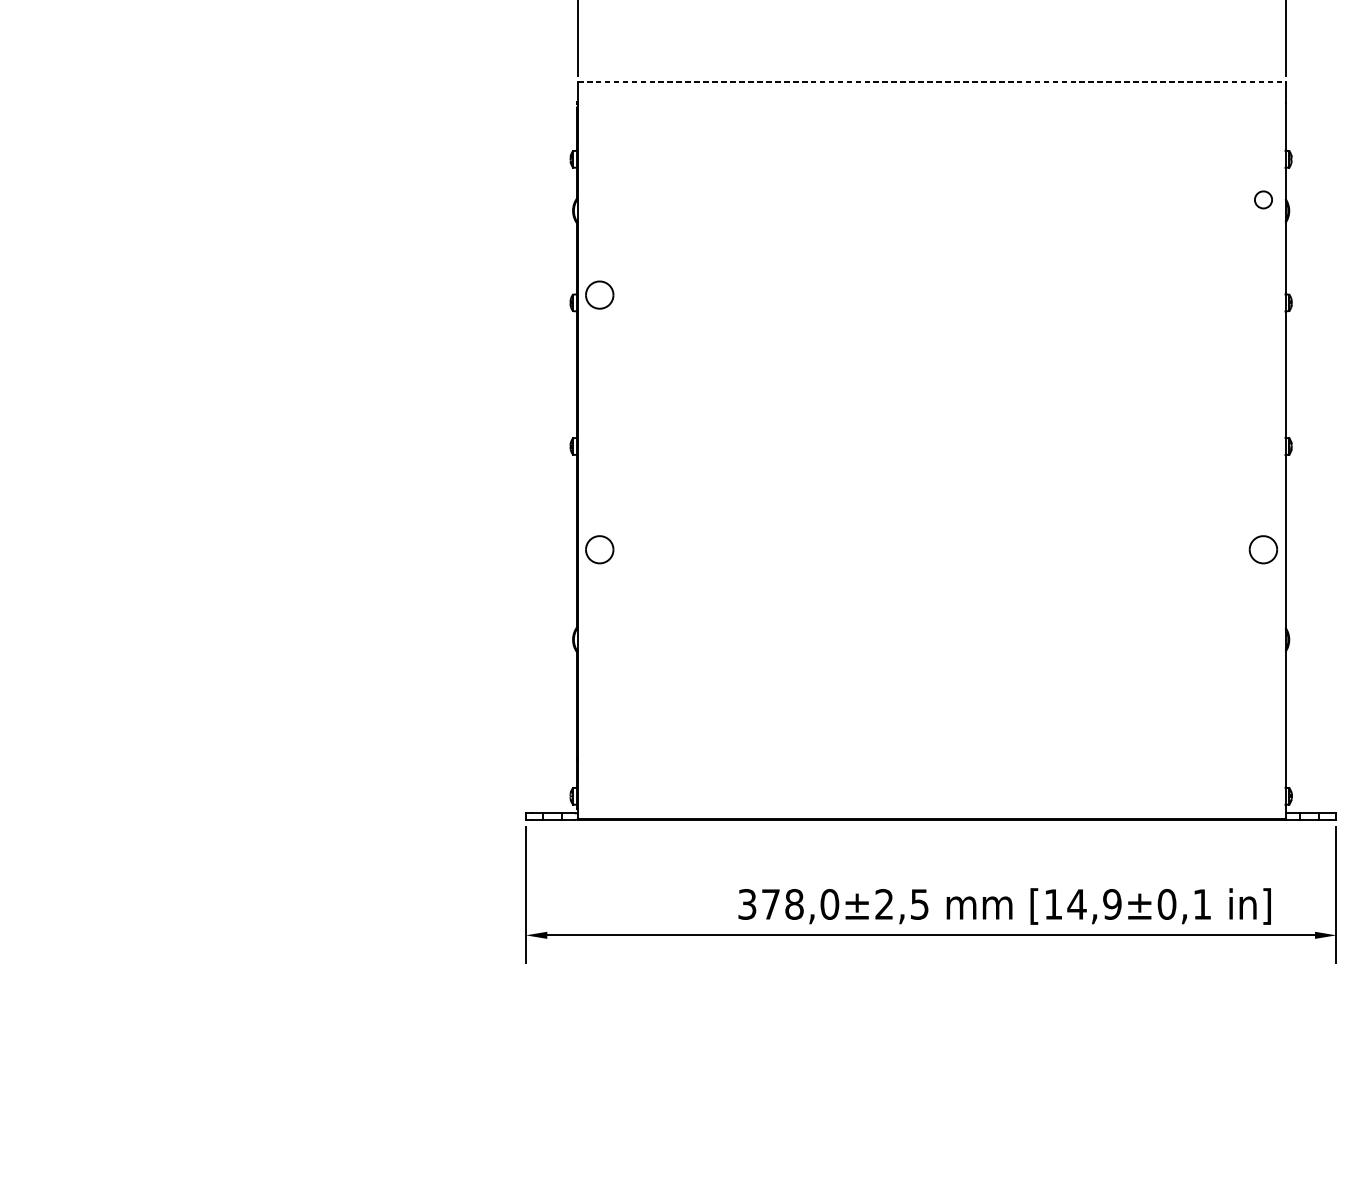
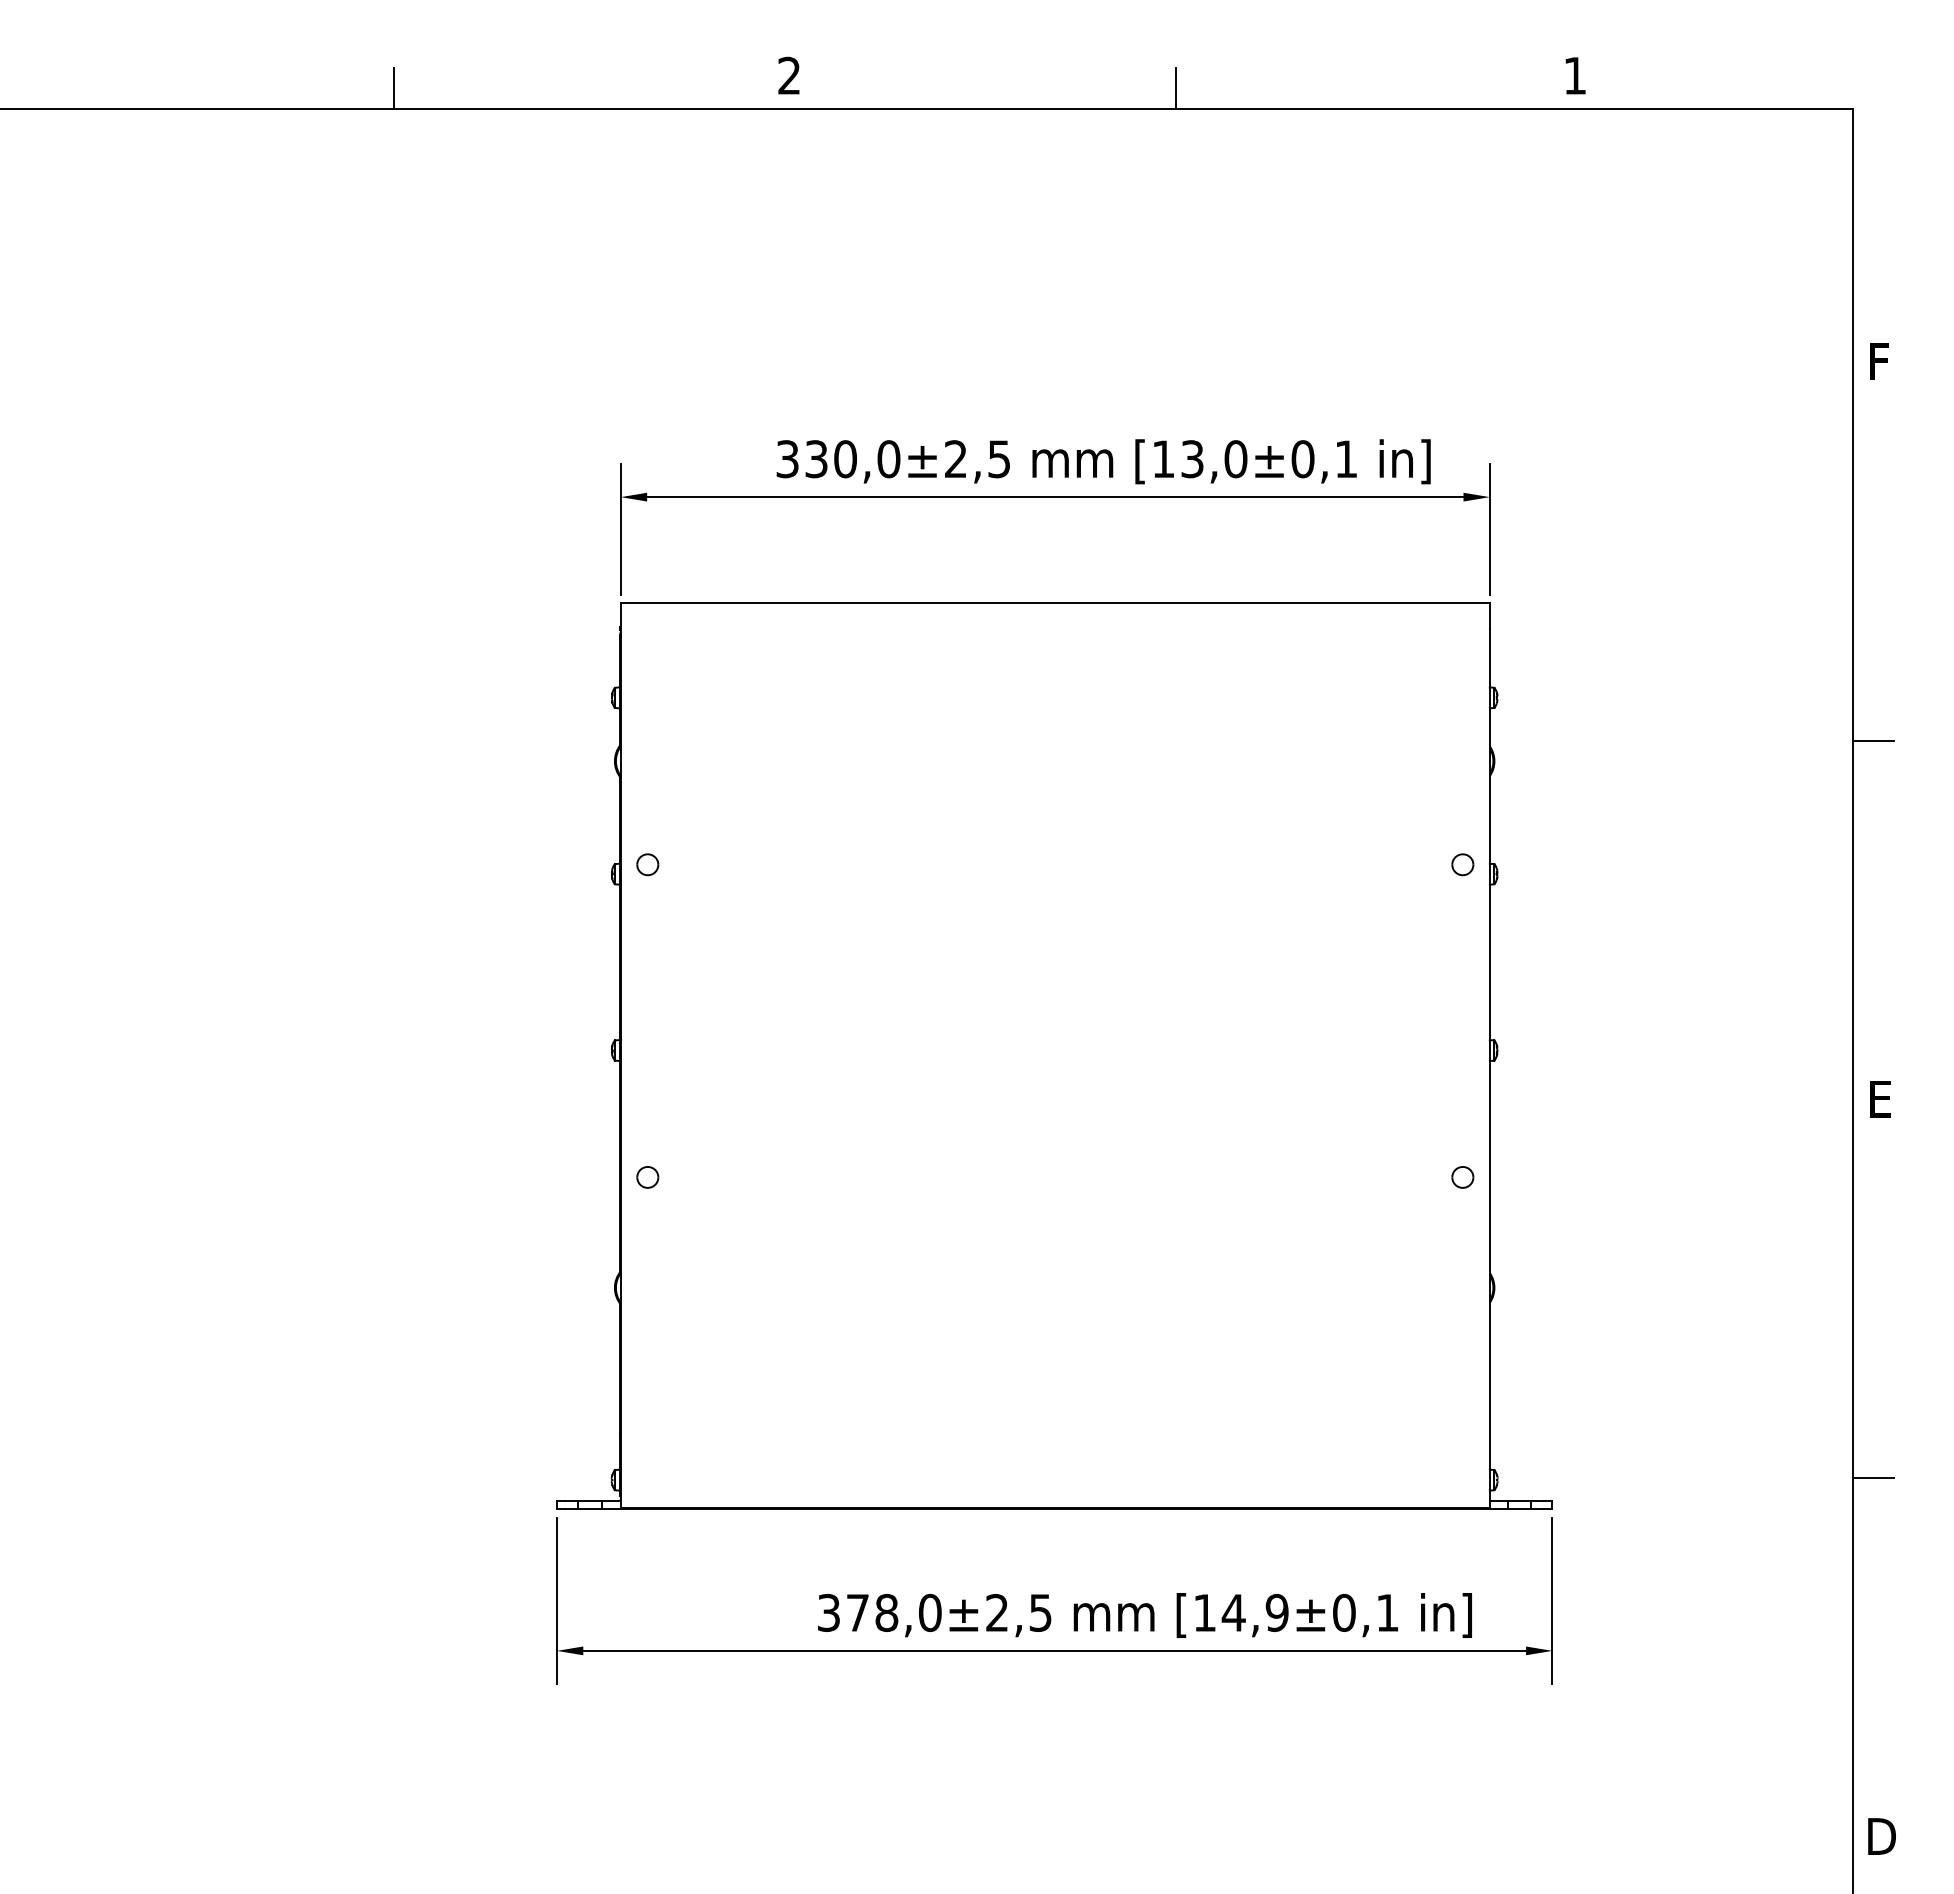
line: (931, 82) -> (1055, 603), dashed -> solid
part: (1263, 199) -> (1462, 864), moved
part: (599, 294) -> (647, 864), size x0.62
part: (599, 549) -> (647, 1177), size x0.62
part: (1263, 549) -> (1462, 1177), size x0.62

